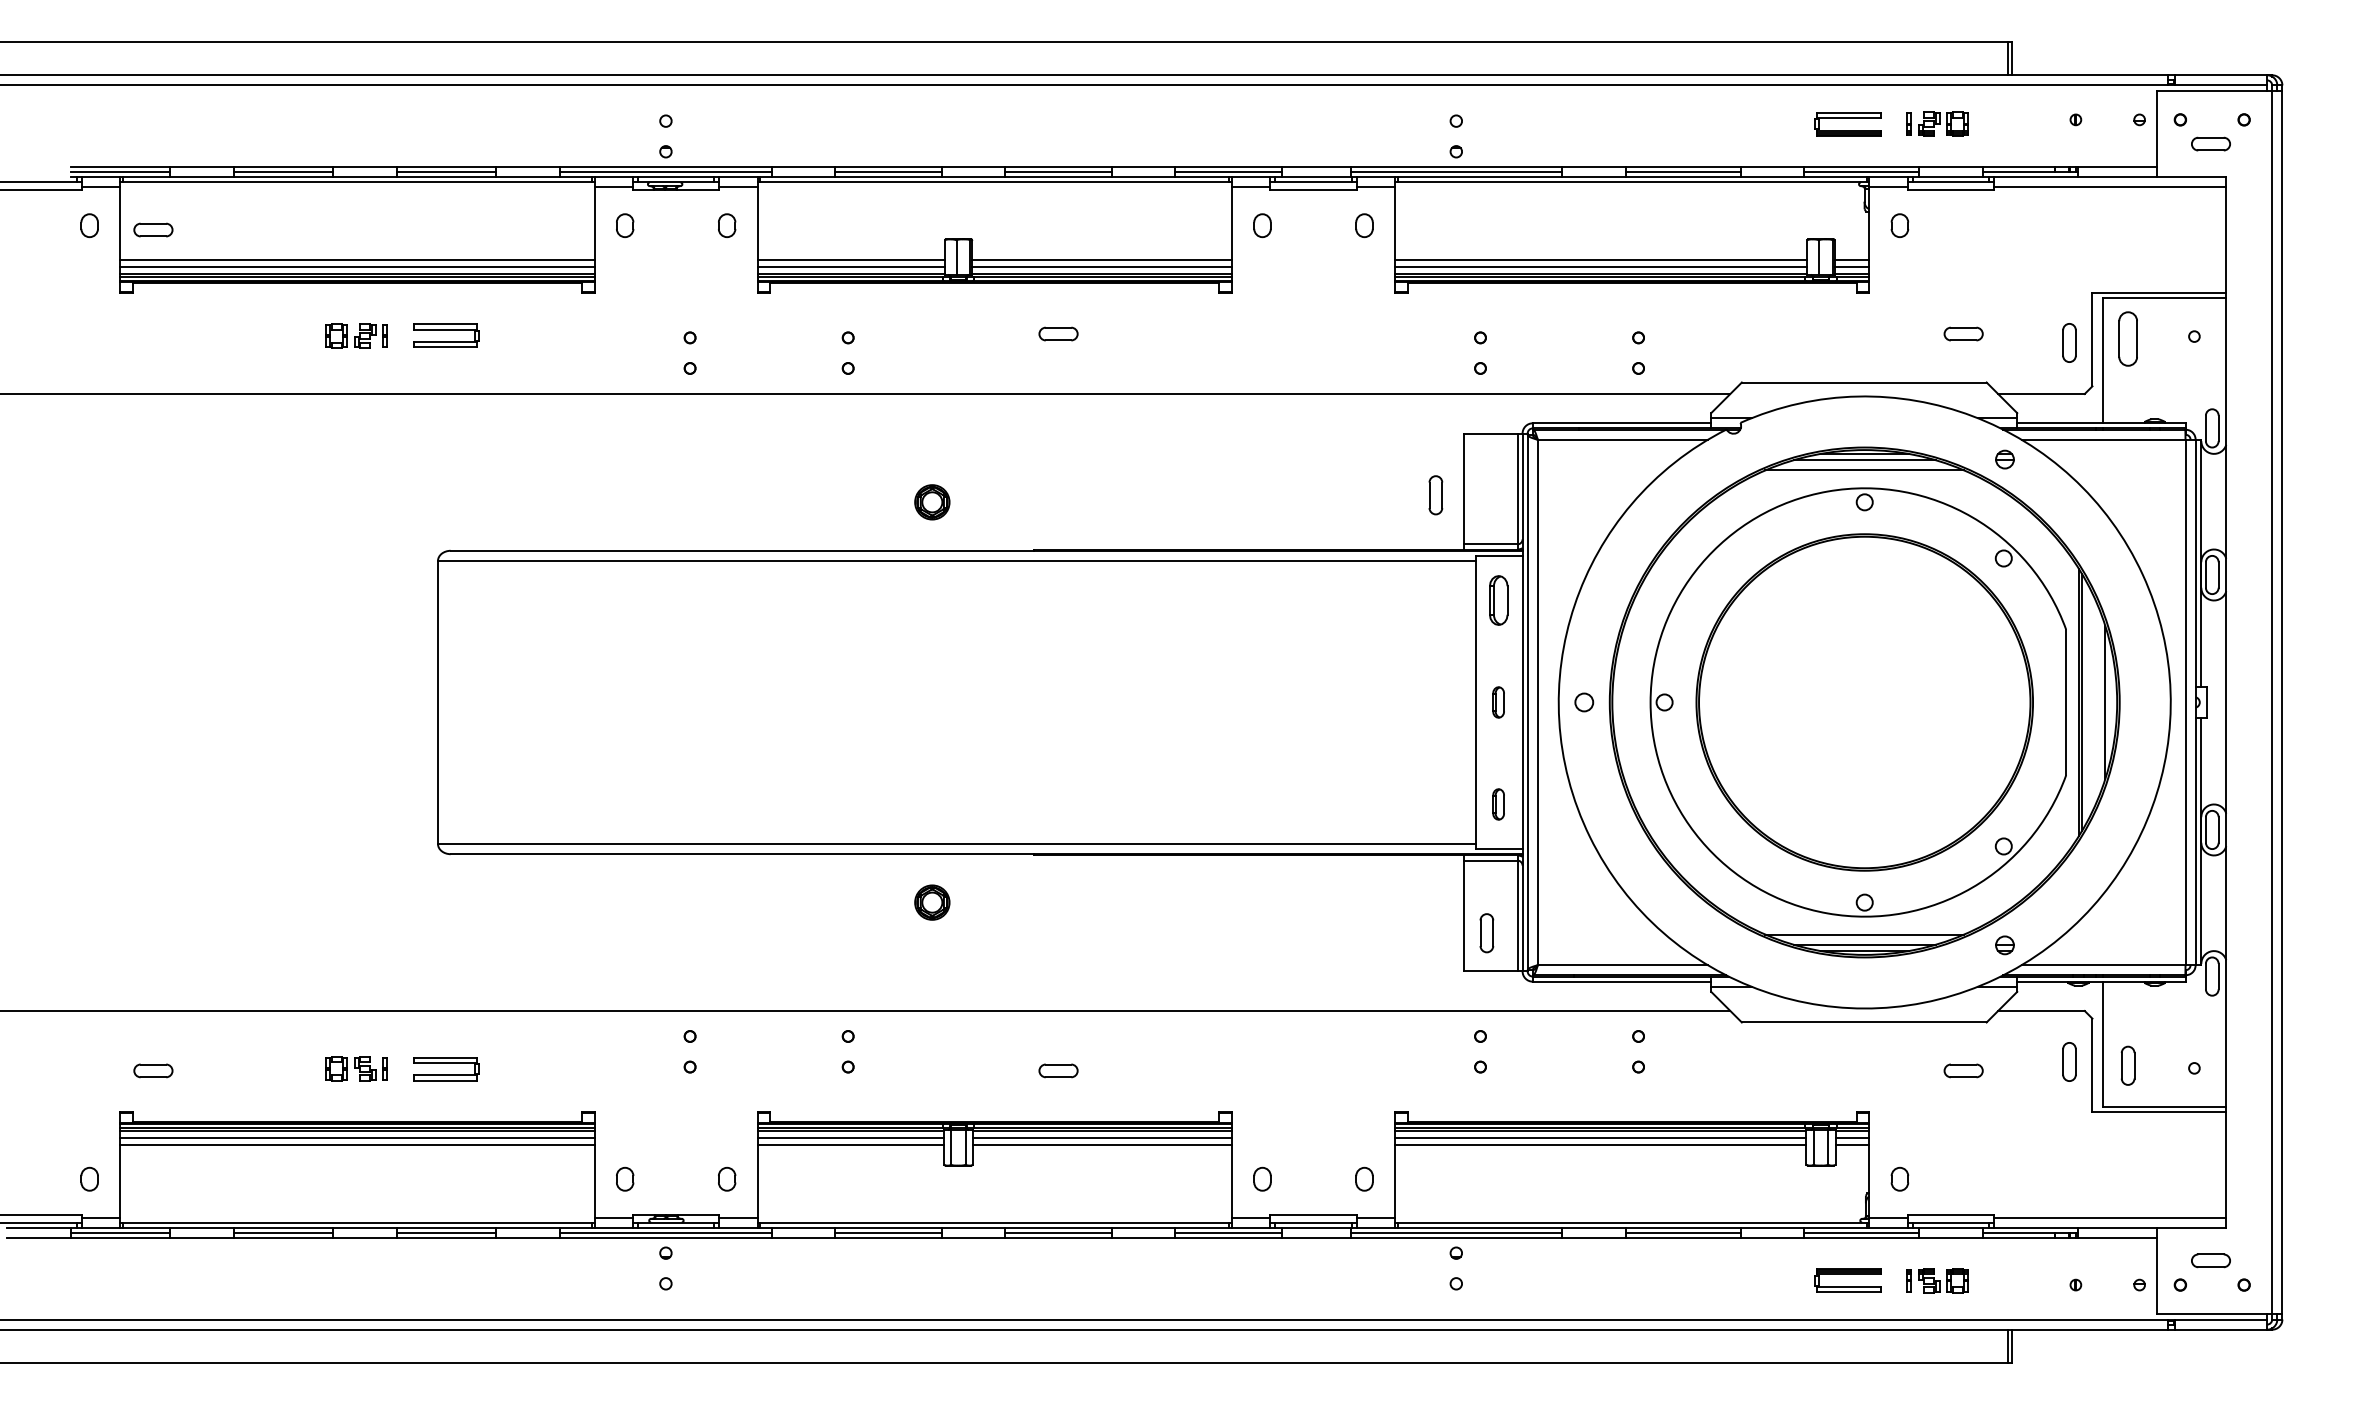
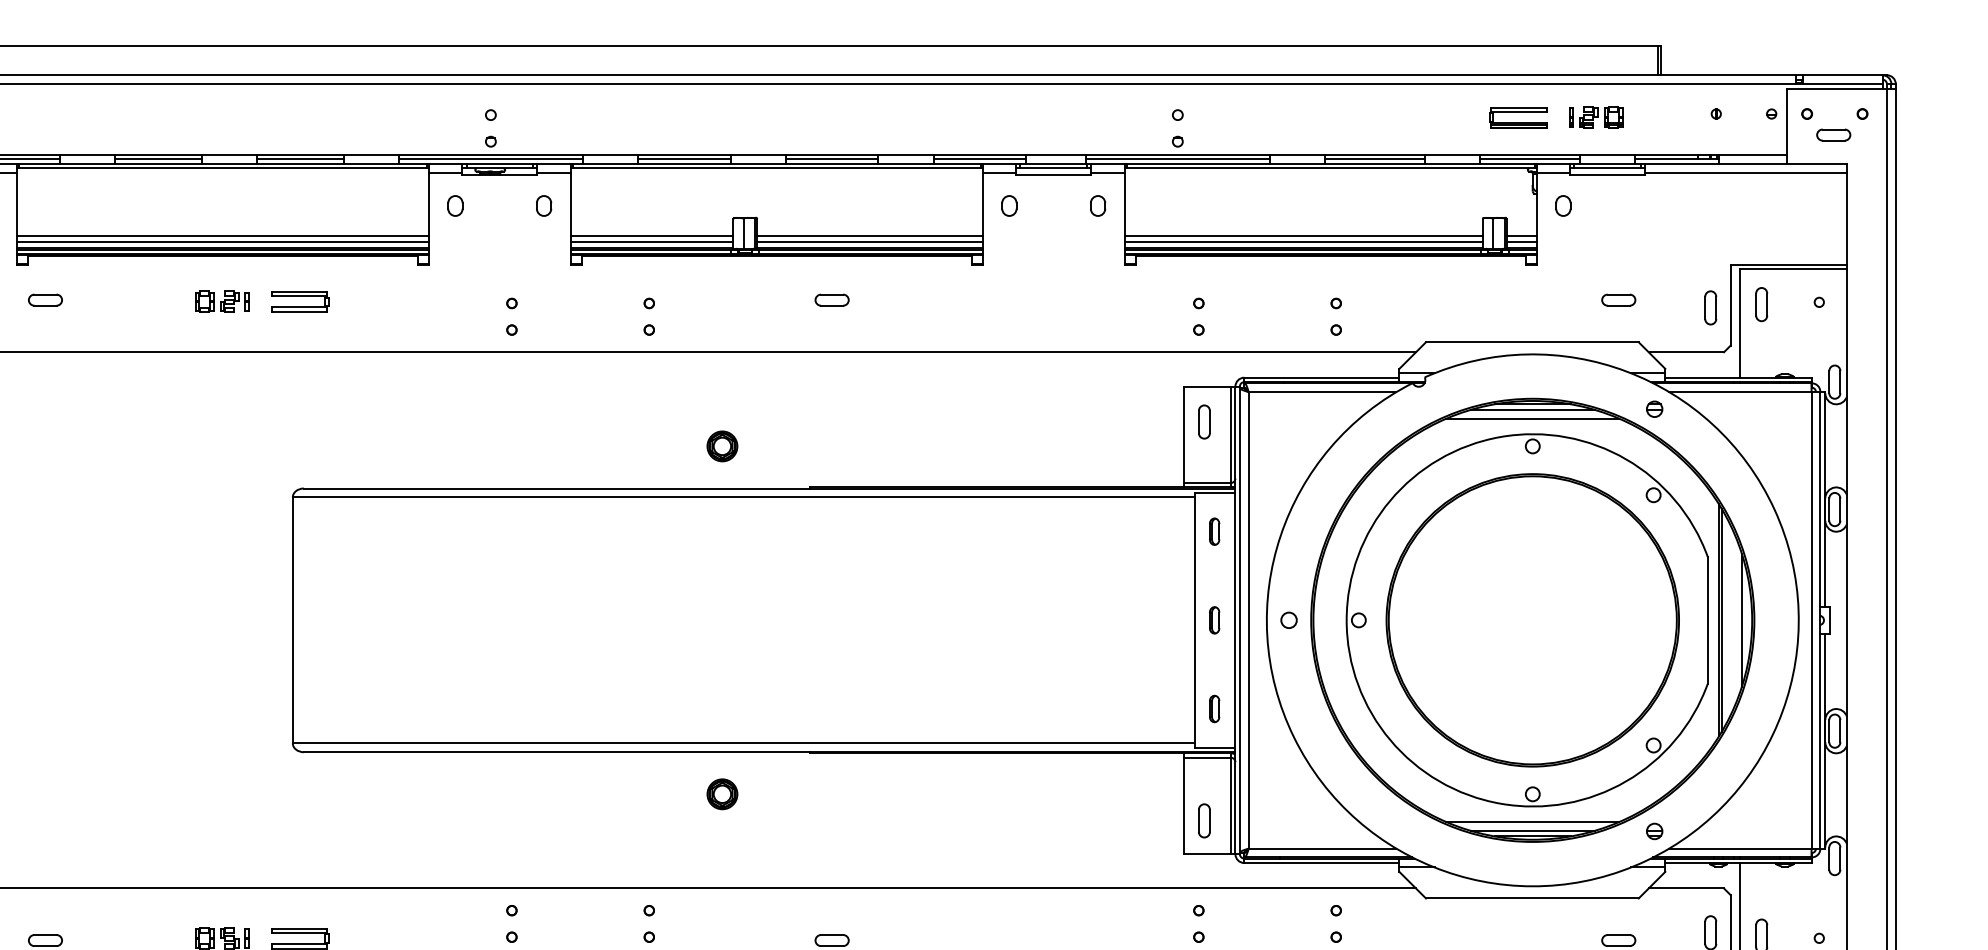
part: (153, 229) -> (45, 299), moved
part: (2127, 339) -> (1761, 304), size x0.71
part: (1435, 495) -> (1204, 422), moved
part: (1498, 600) -> (1214, 531), size x0.62

